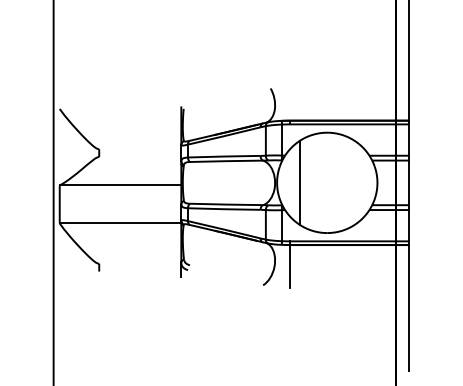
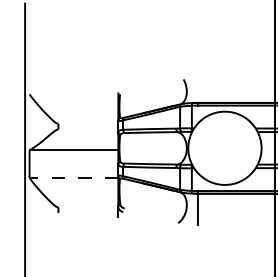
line: (299, 182) -> (204, 148), removed
line: (120, 223) -> (73, 177), solid -> dashed

